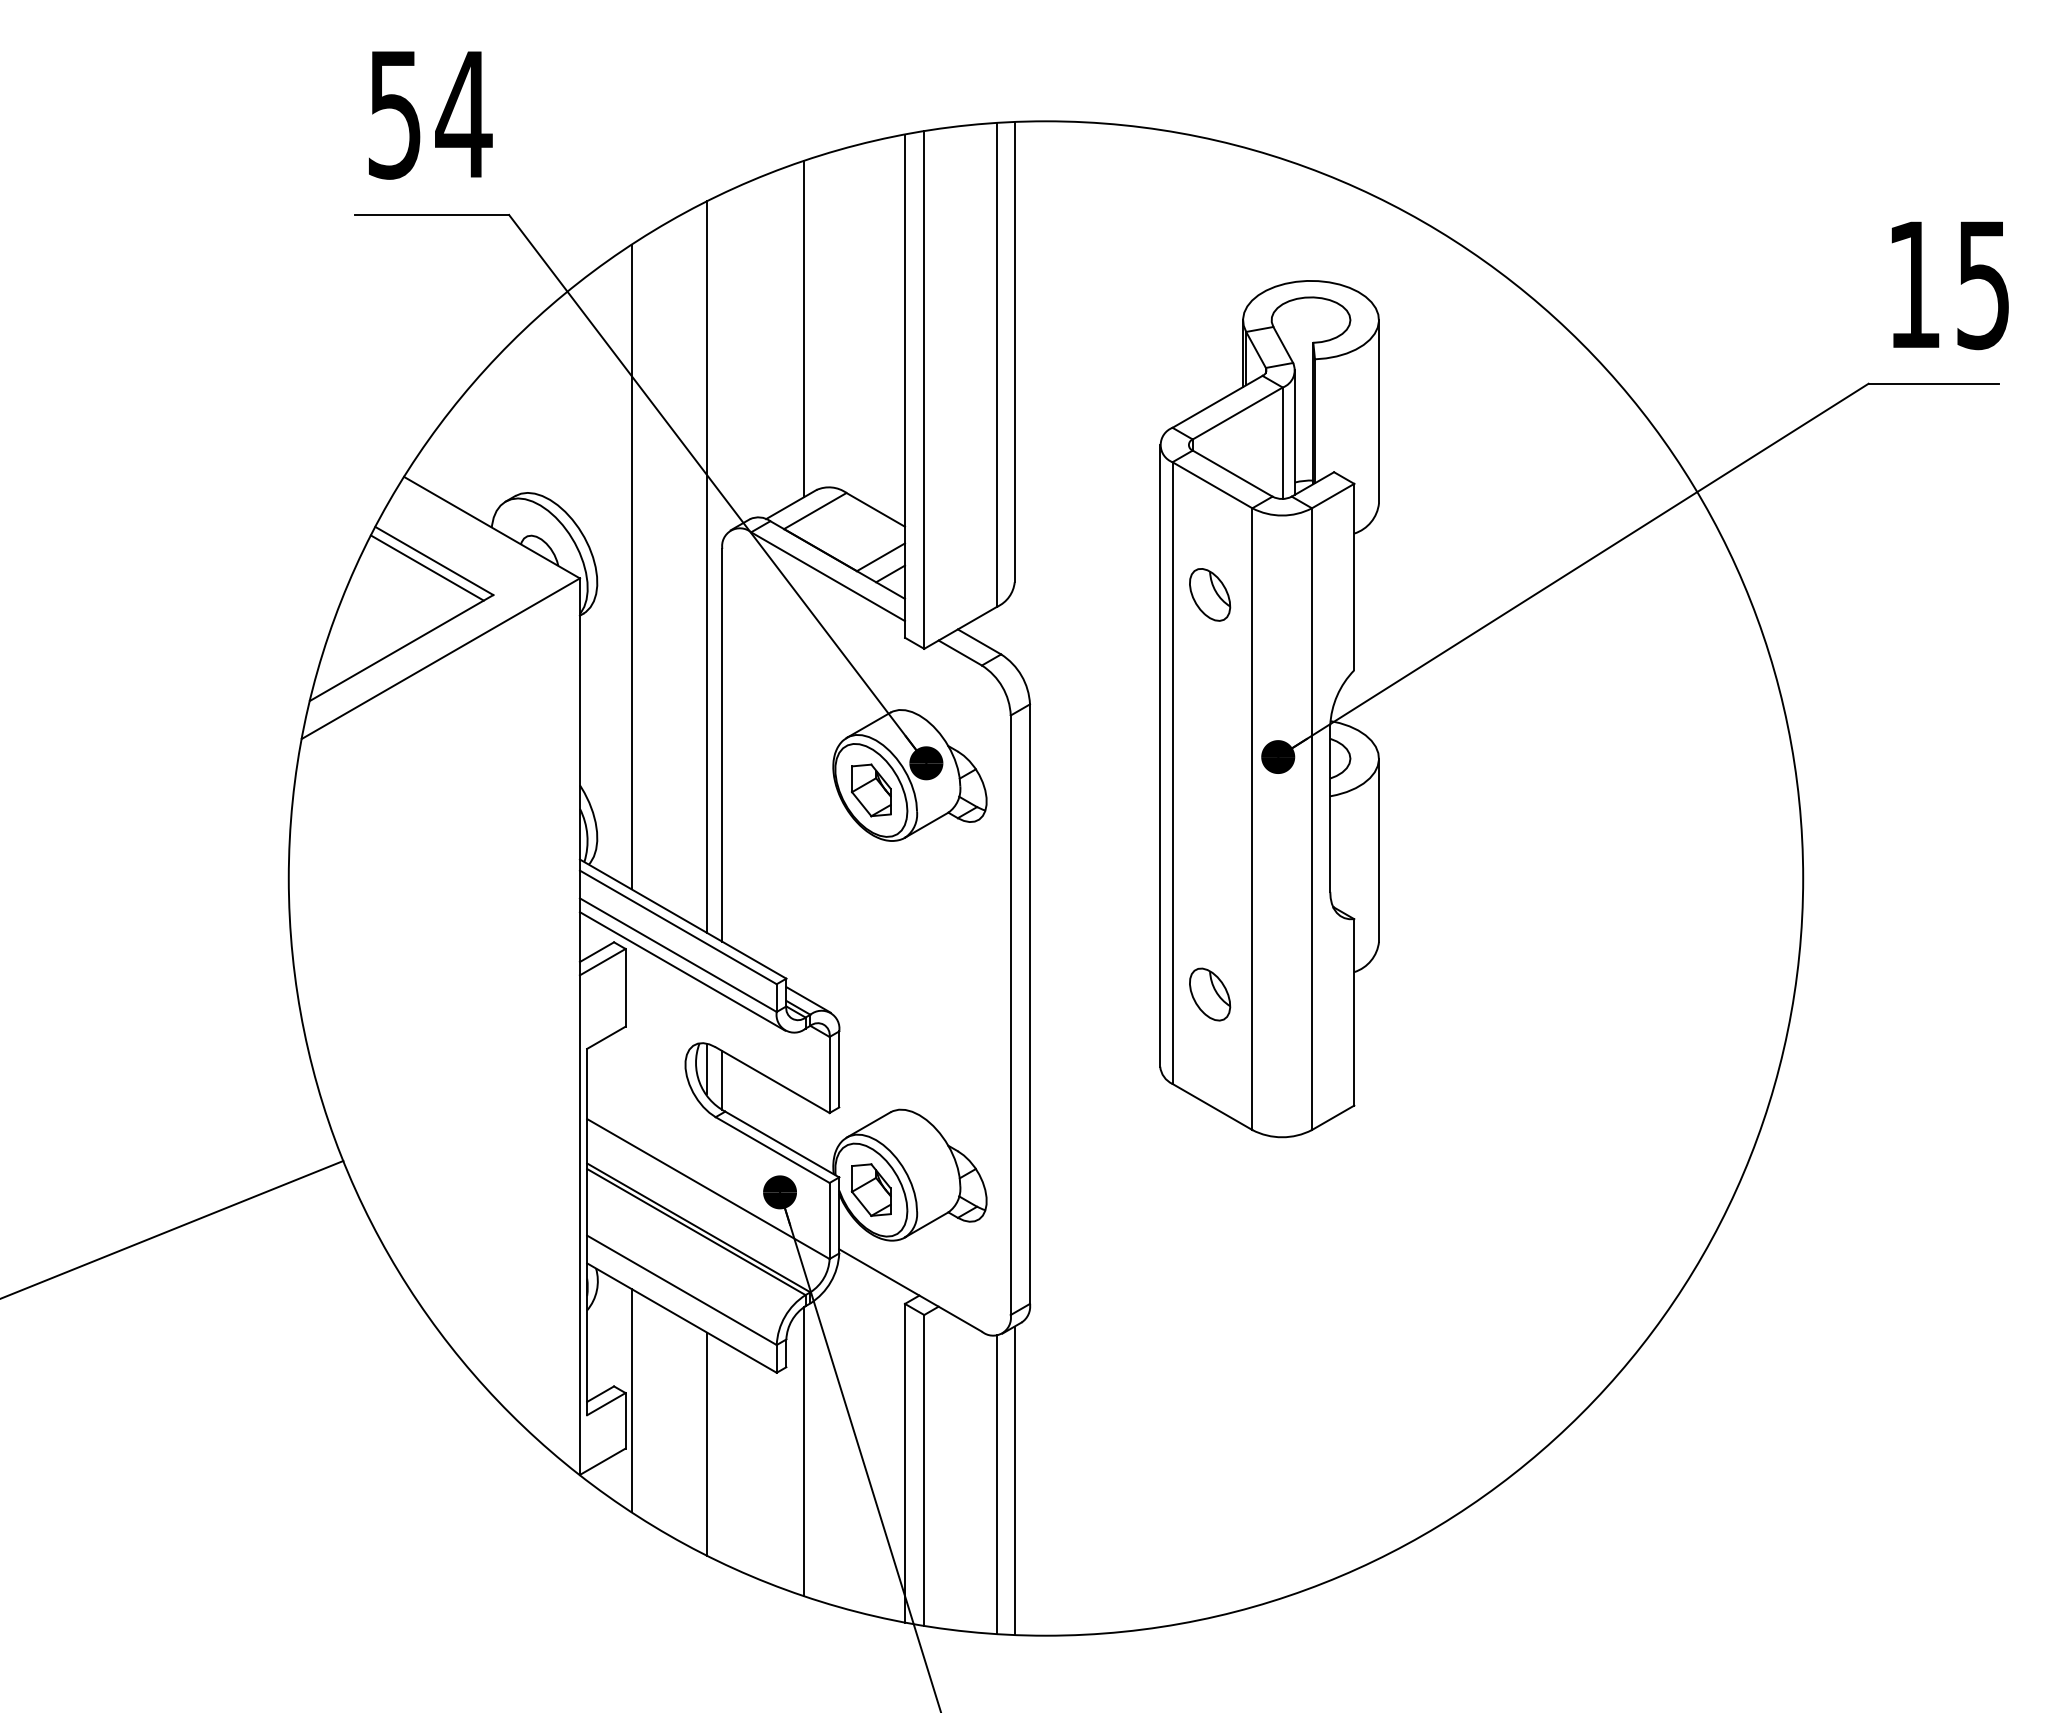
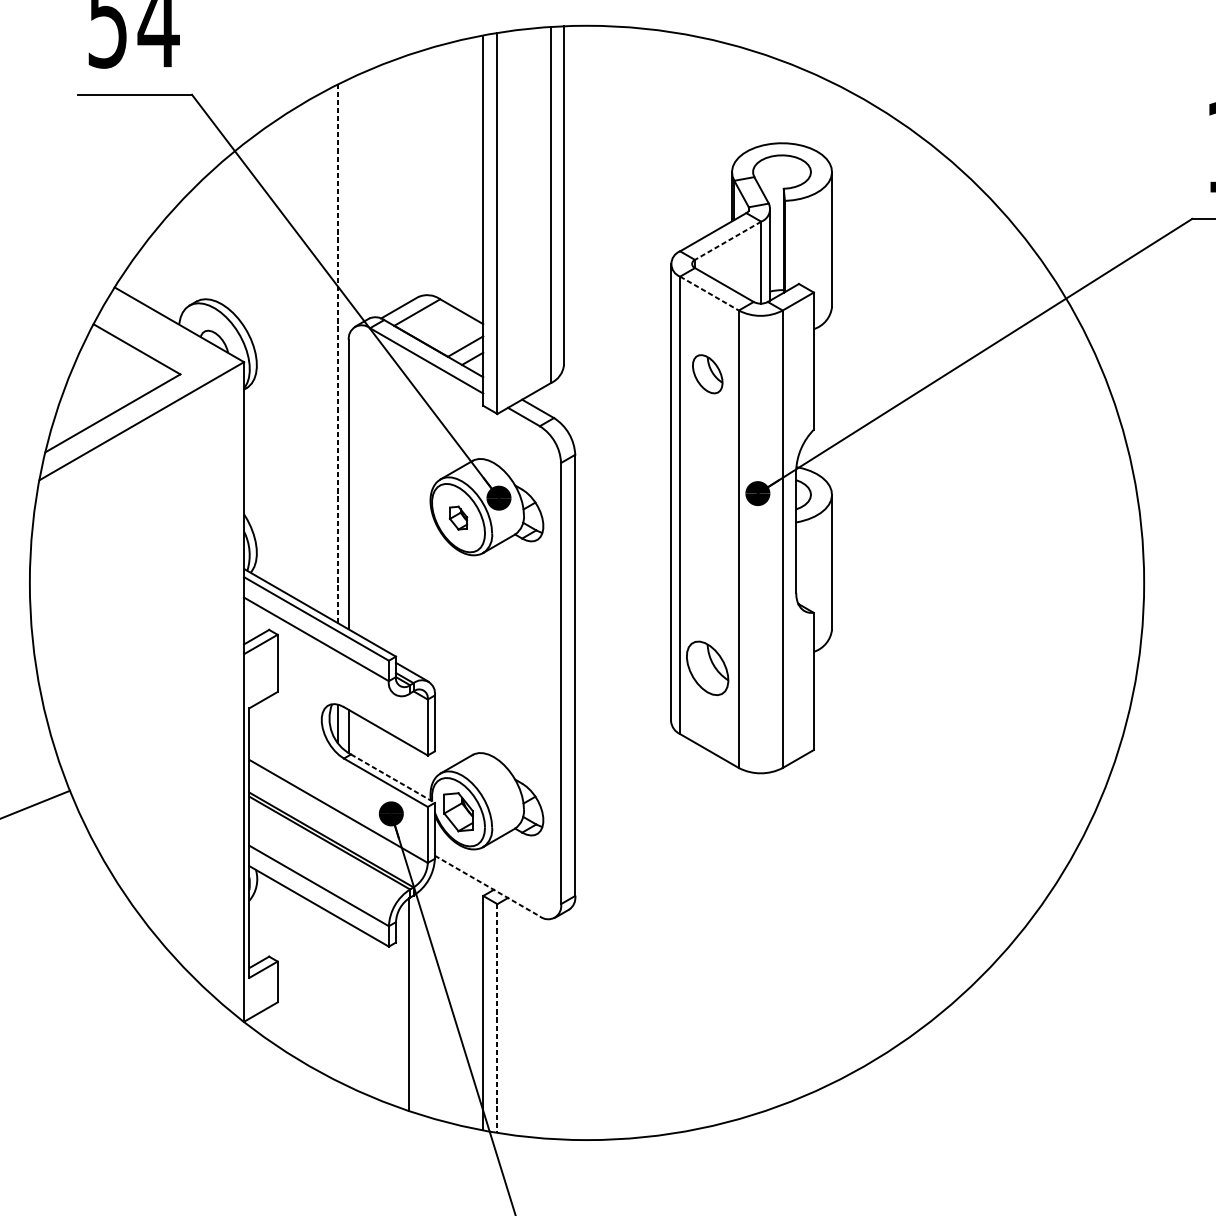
line: (804, 329) -> (409, 178), removed
line: (1237, 413) -> (727, 240), solid -> dashed
line: (1212, 485) -> (709, 293), solid -> dashed
line: (631, 566) -> (282, 353), removed
line: (426, 567) -> (131, 354), removed
line: (707, 567) -> (337, 354), solid -> dashed
part: (871, 790) -> (458, 518), size x0.6
line: (682, 971) -> (319, 651), removed
part: (1210, 994) -> (708, 668), size x1.4
line: (782, 1144) -> (393, 778), solid -> dashed
line: (911, 1290) -> (488, 886), solid -> dashed
line: (631, 1400) -> (282, 967), removed
line: (707, 1443) -> (337, 998), removed
line: (924, 1470) -> (497, 1018), solid -> dashed
line: (1014, 1480) -> (563, 1025), removed
line: (997, 1484) -> (551, 1028), removed

